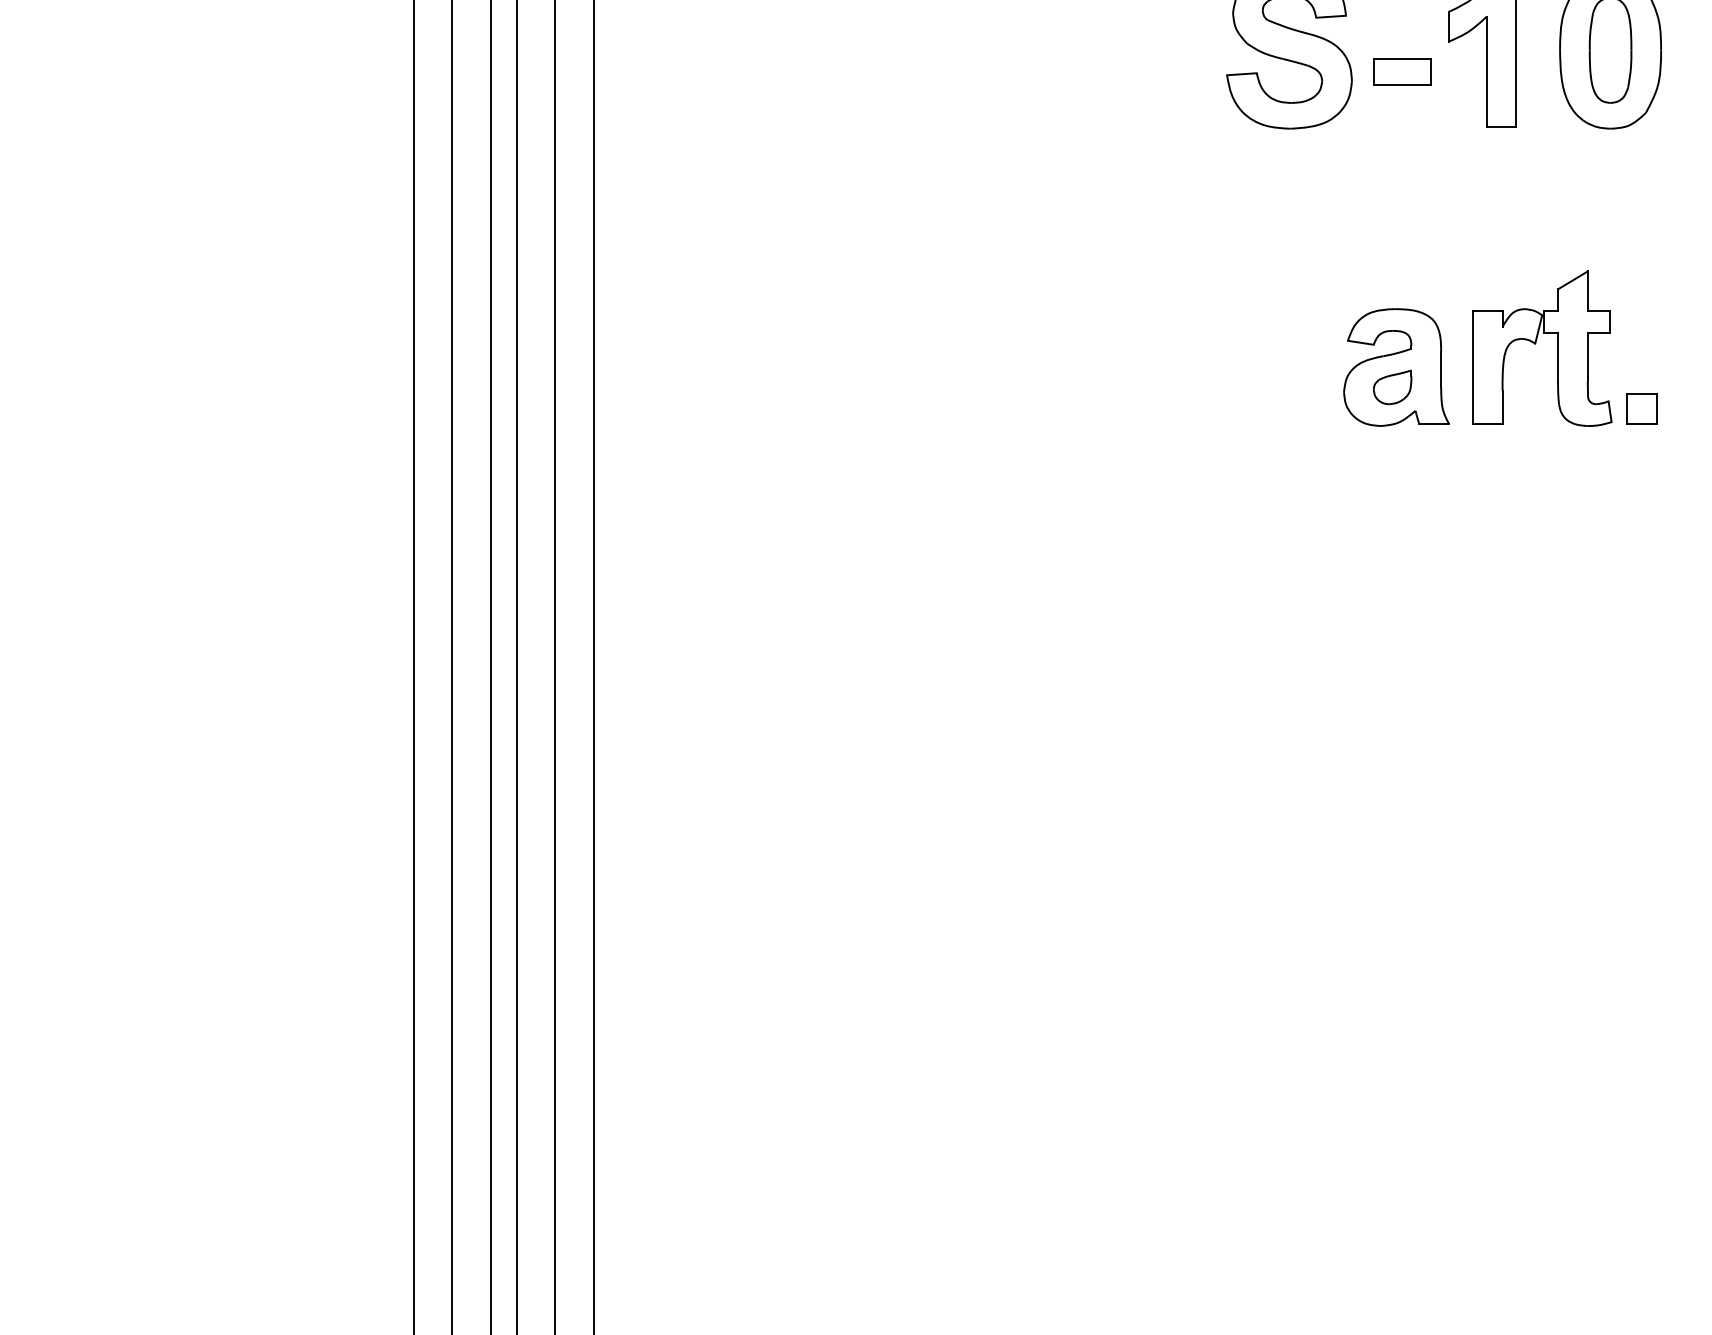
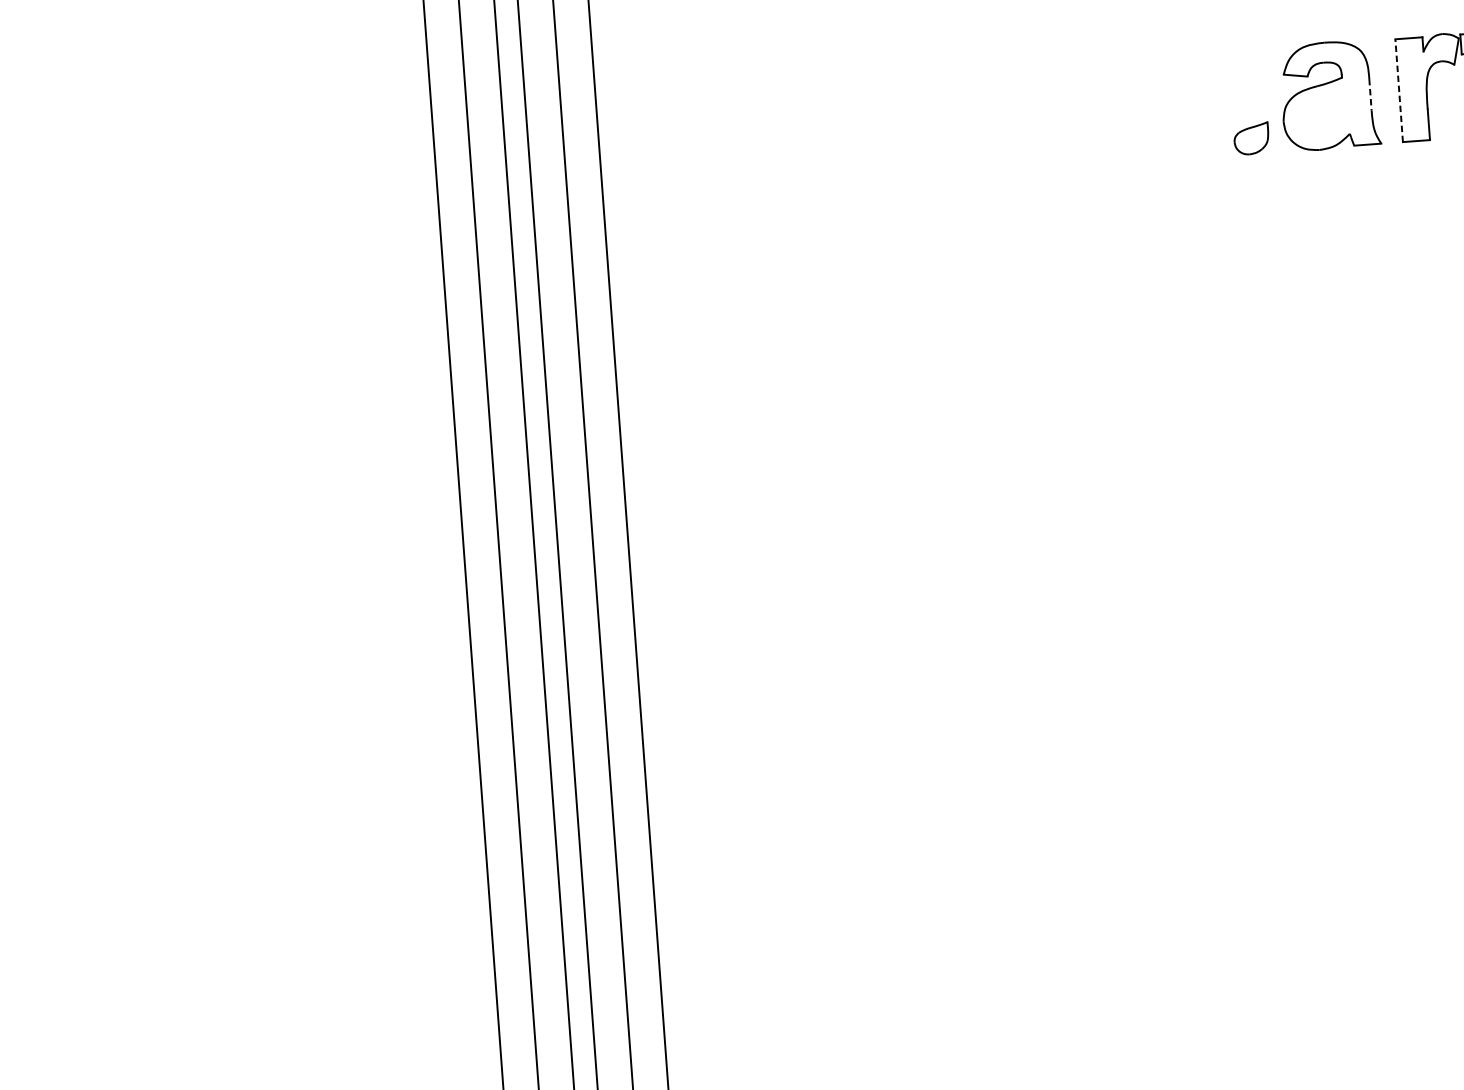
line: (1472, 367) -> (1398, 90), solid -> dashed
line: (1441, 370) -> (1370, 95), solid -> dashed
part: (1392, 387) -> (1251, 138), moved

